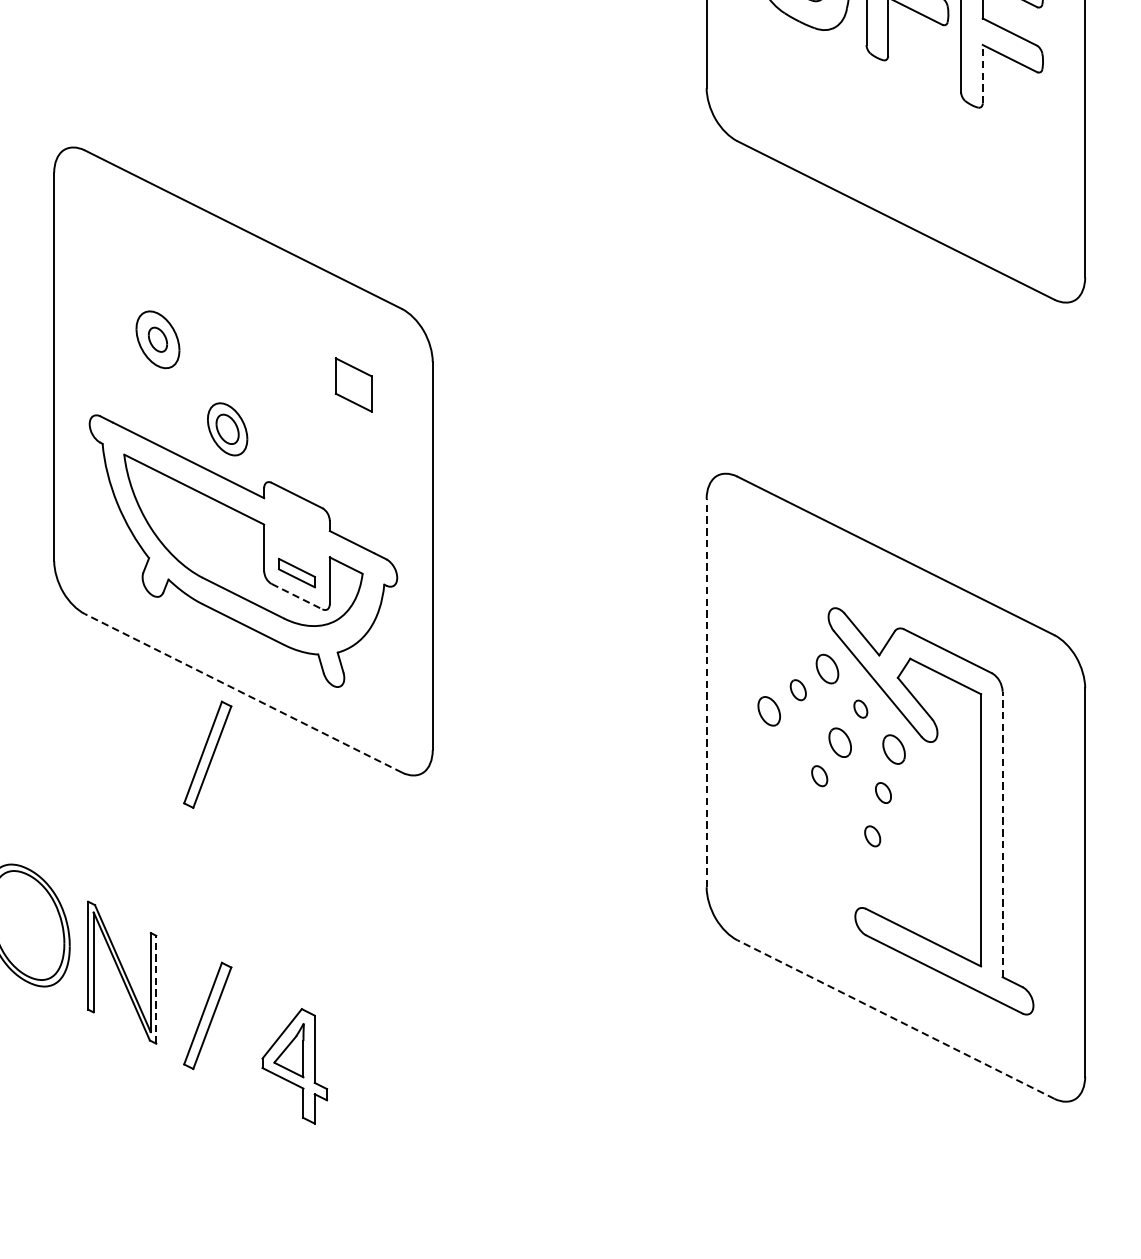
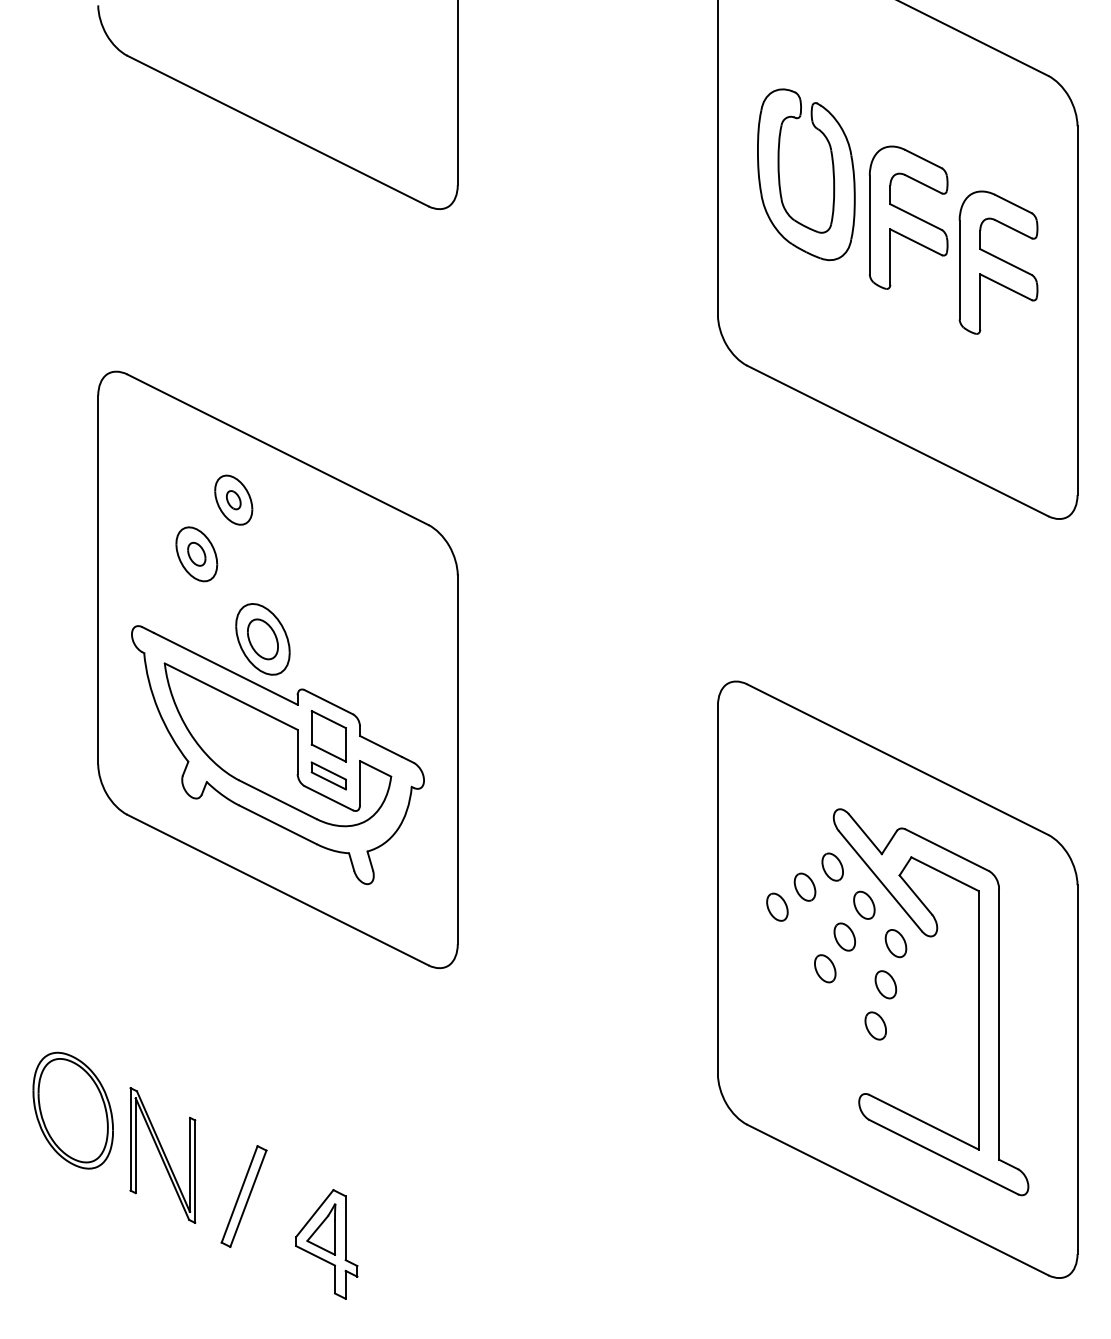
line: (983, 74) -> (980, 302), dashed -> solid
part: (196, 282) -> (233, 499), added
part: (353, 385) -> (328, 736), moved
part: (227, 429) -> (262, 639), size x1.43
line: (296, 596) -> (328, 798), dashed -> solid
part: (797, 689) -> (804, 886), size x1.43
line: (242, 692) -> (277, 889), dashed -> solid
line: (706, 692) -> (717, 889), dashed -> solid
part: (860, 708) -> (864, 904), size x1.67
part: (207, 754) -> (243, 948), removed
part: (819, 775) -> (825, 968), size x1.43
part: (883, 792) -> (885, 984), size x1.43
line: (1003, 834) -> (999, 1024), dashed -> solid
part: (872, 835) -> (875, 1025), size x1.43
line: (156, 989) -> (195, 1171), dashed -> solid
line: (895, 1019) -> (897, 1199), dashed -> solid

